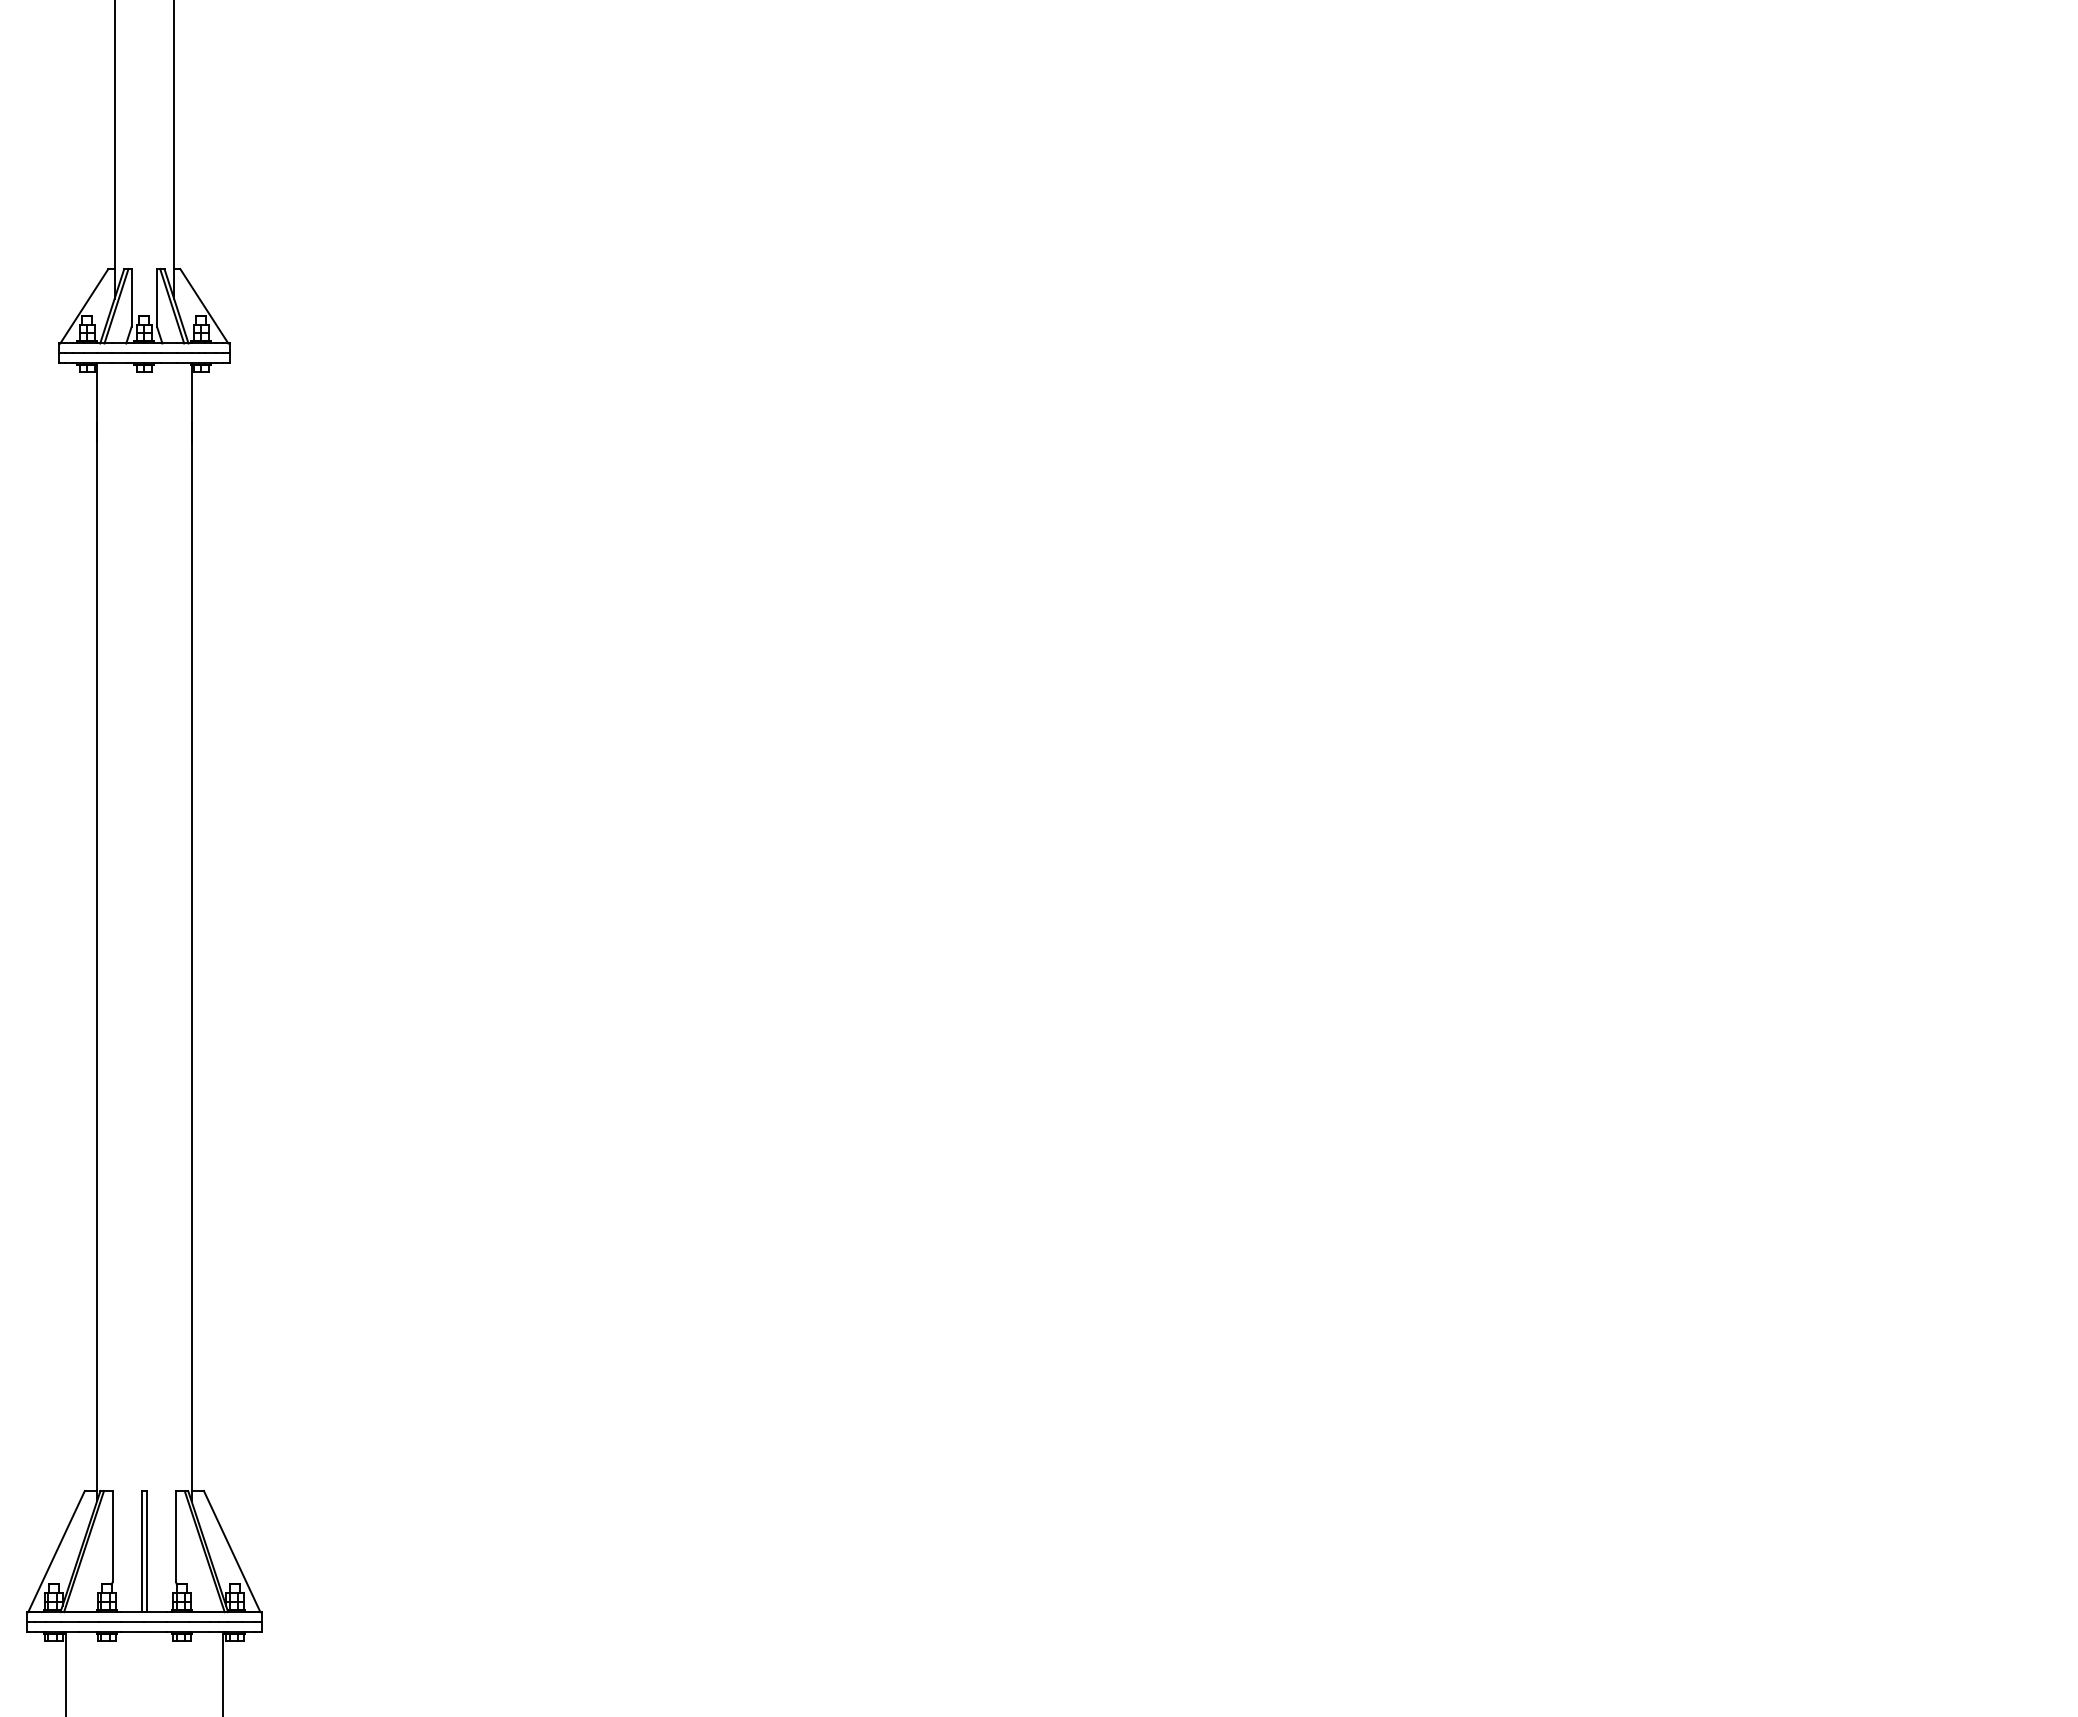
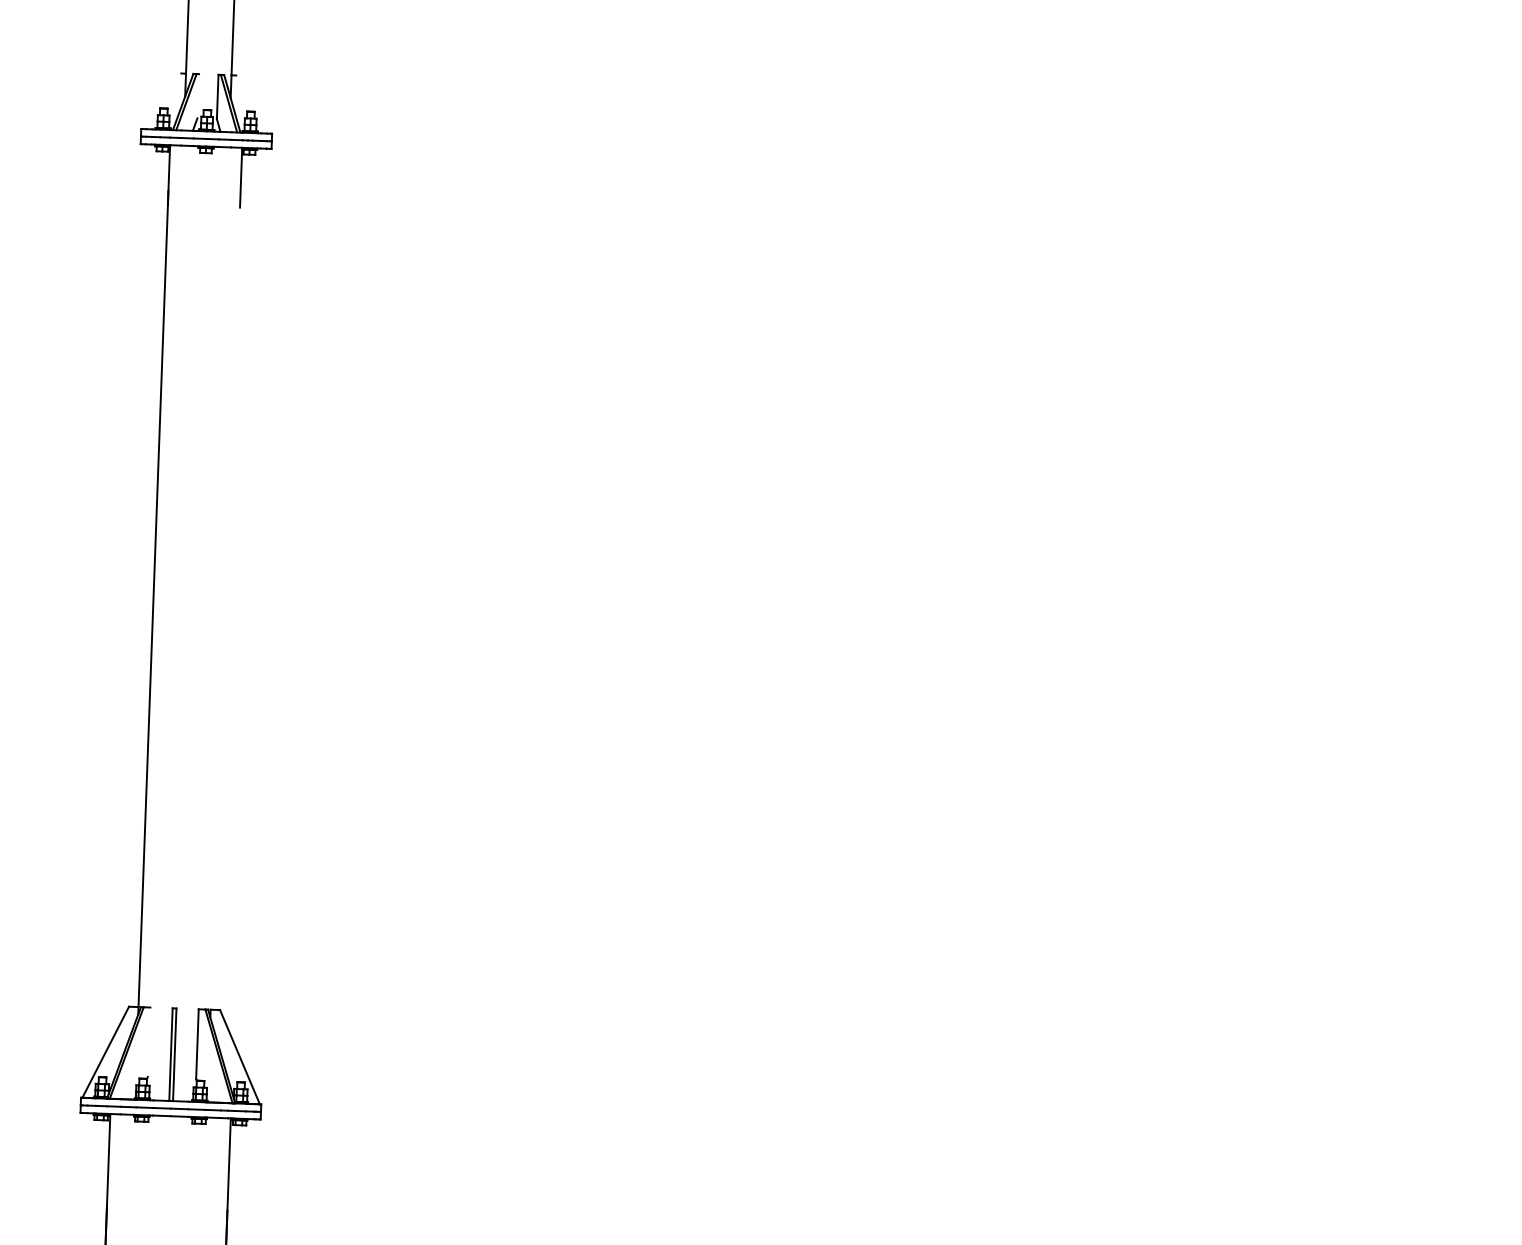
line: (131, 297) -> (198, 95), removed
line: (84, 306) -> (161, 101), removed
line: (204, 306) -> (253, 104), removed
line: (191, 957) -> (225, 601), removed
line: (112, 1536) -> (148, 1042), removed

